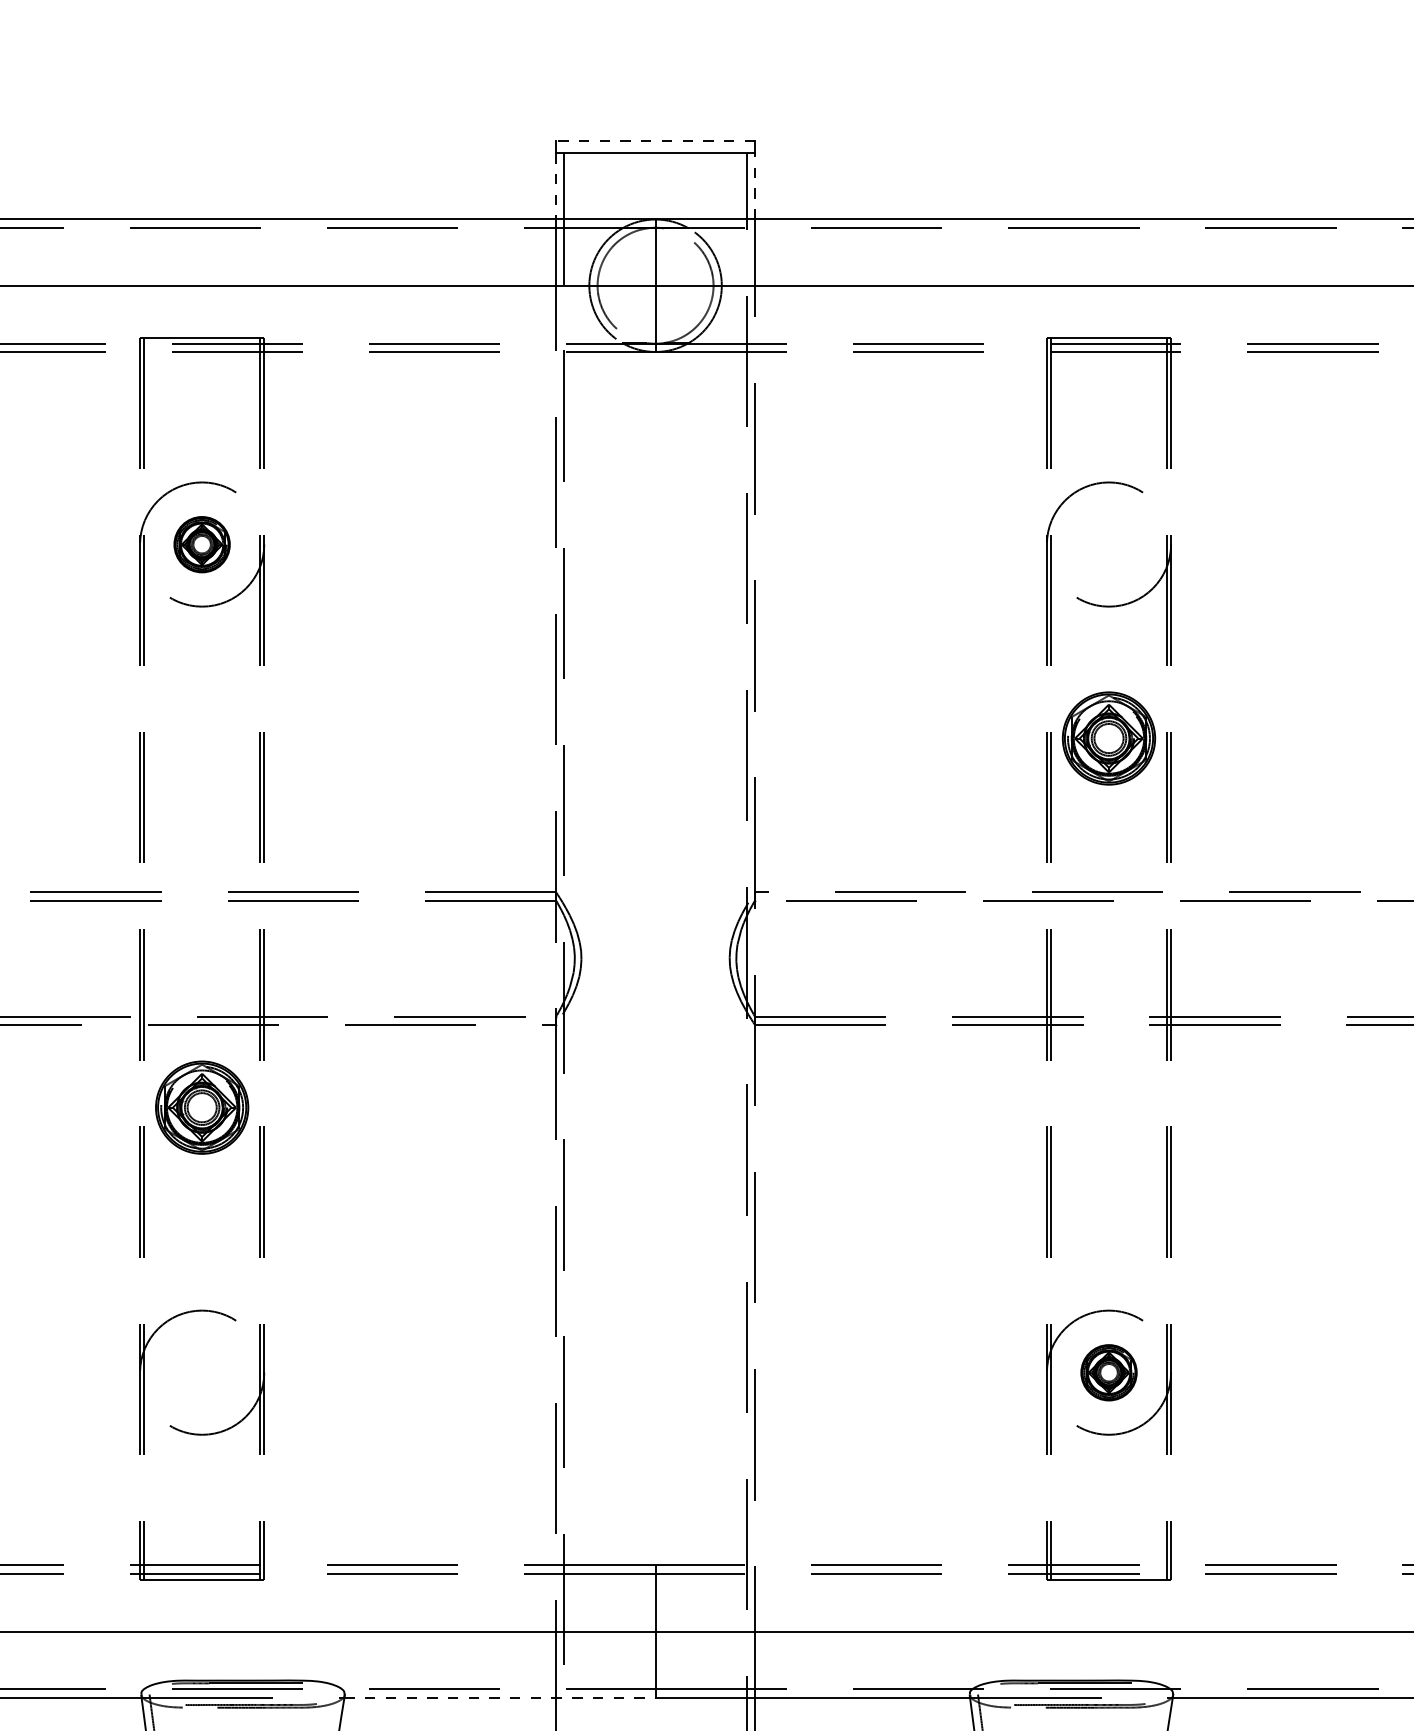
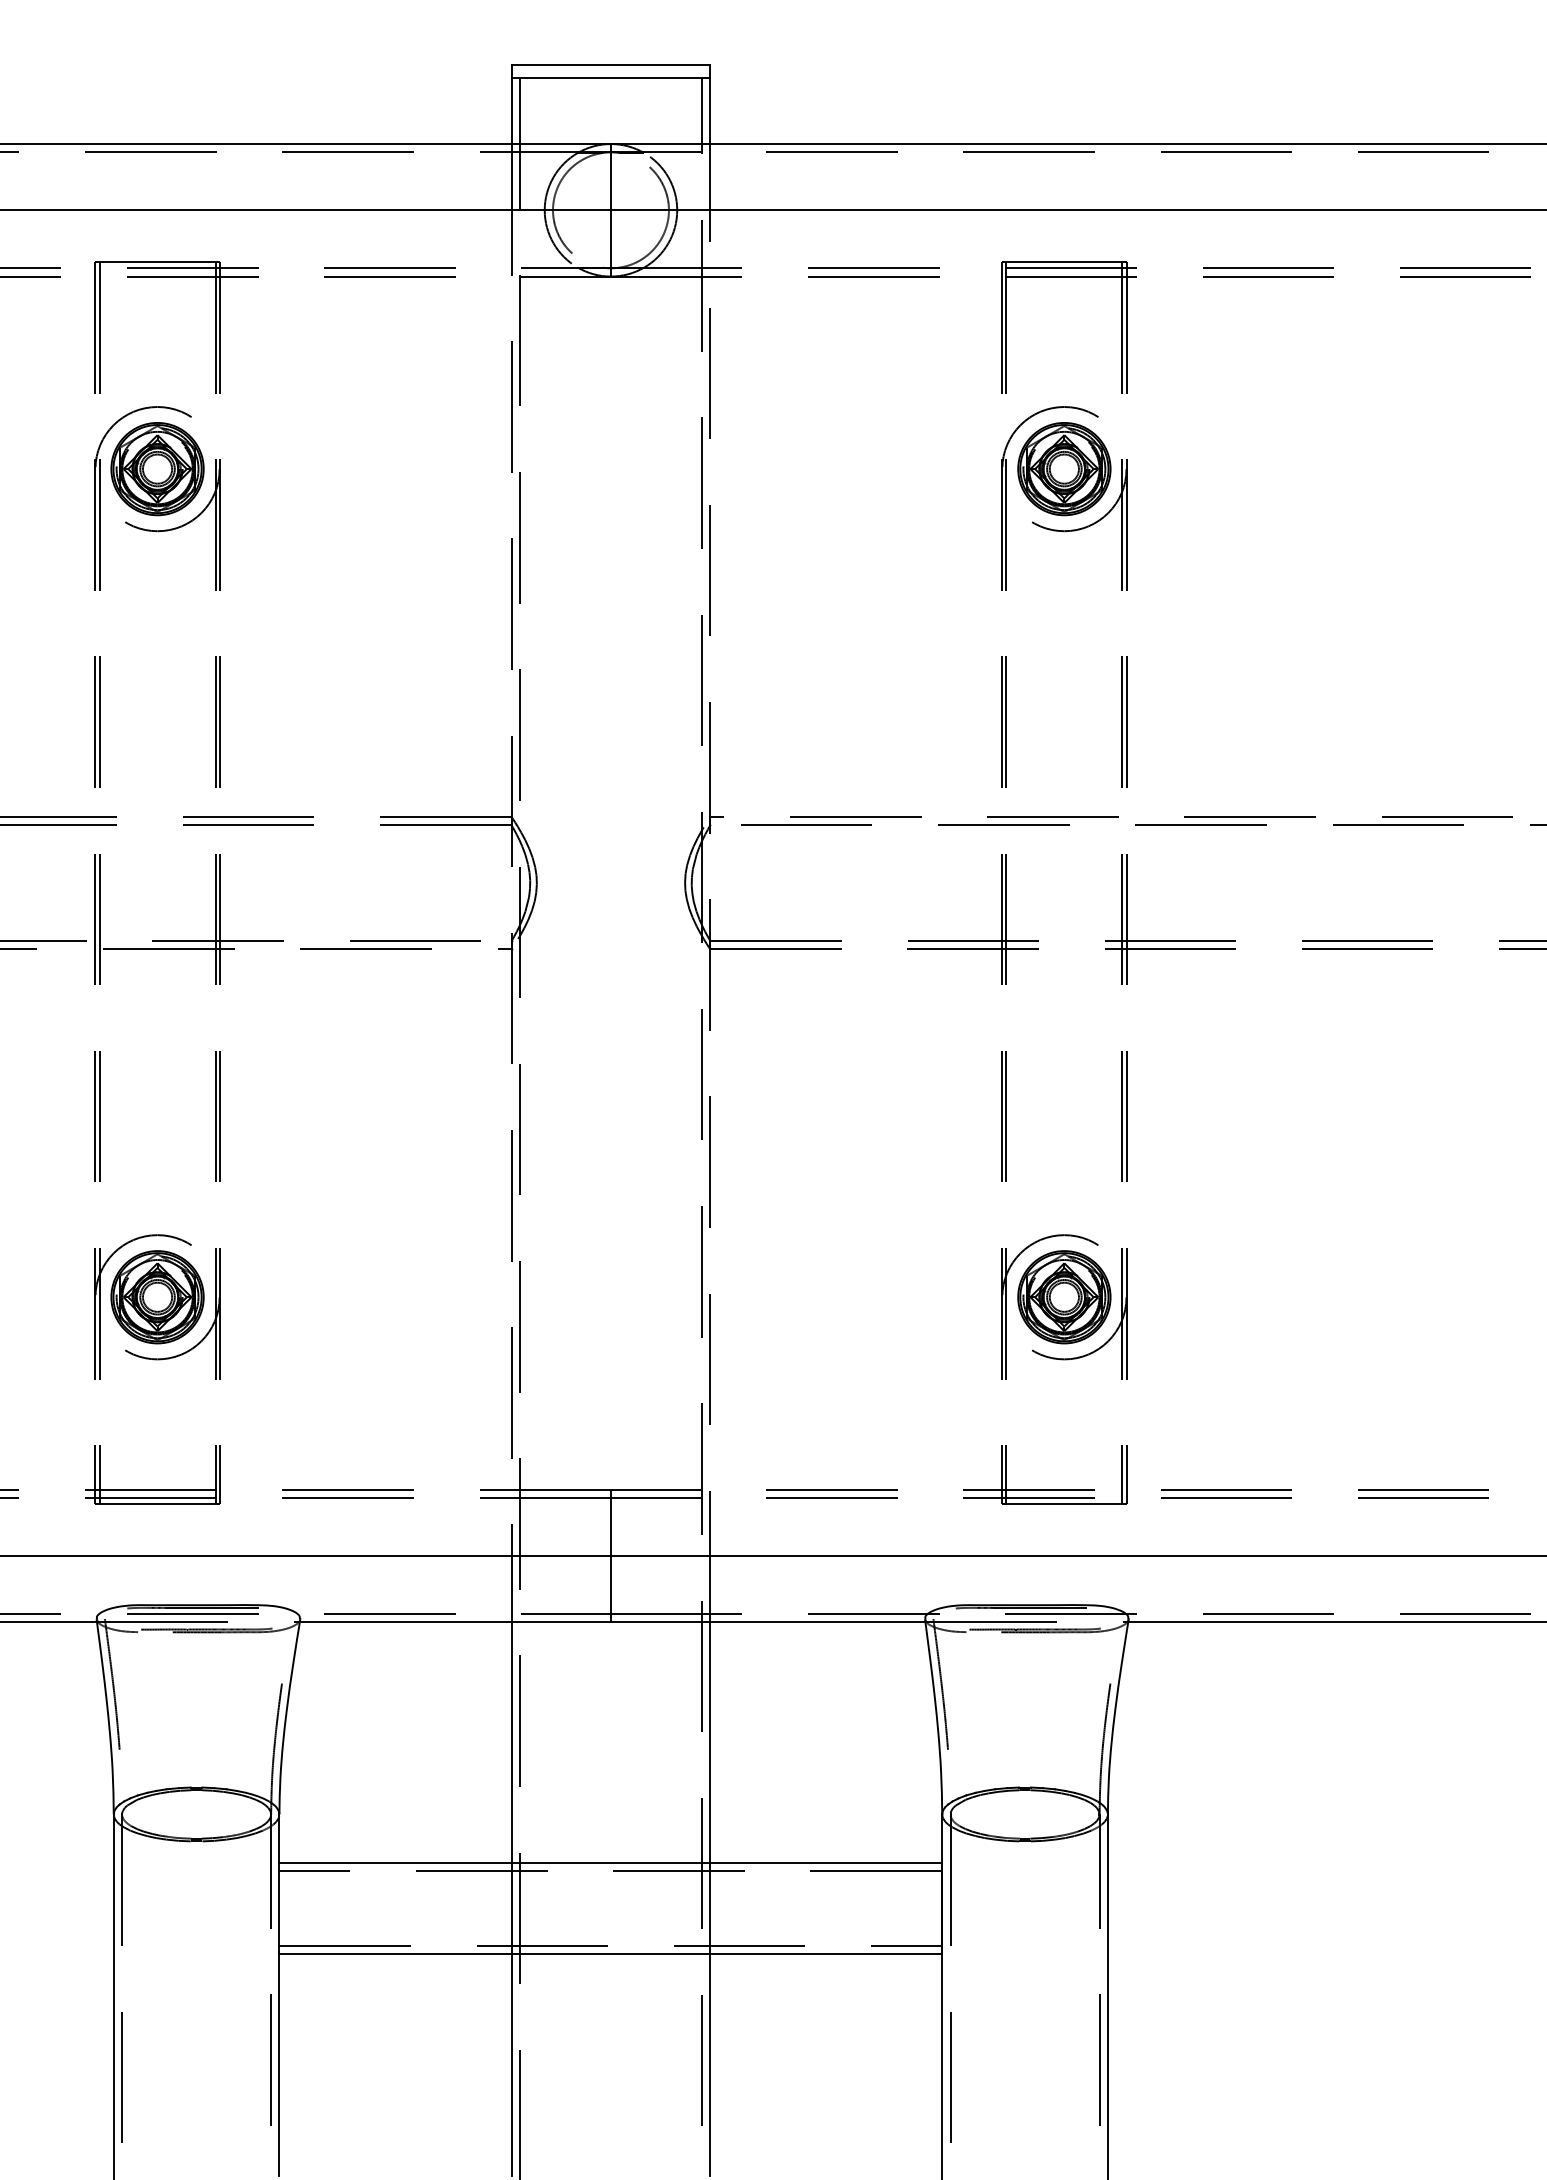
line: (655, 140) -> (610, 65), dashed -> solid
line: (755, 185) -> (710, 110), dashed -> solid
line: (556, 186) -> (511, 111), dashed -> solid
part: (202, 544) -> (157, 469), size x1.67
part: (1109, 738) -> (1064, 469), moved
part: (202, 1107) -> (157, 1297), moved
part: (1109, 1372) -> (1064, 1297), size x1.67
line: (500, 1697) -> (455, 1622), dashed -> solid

